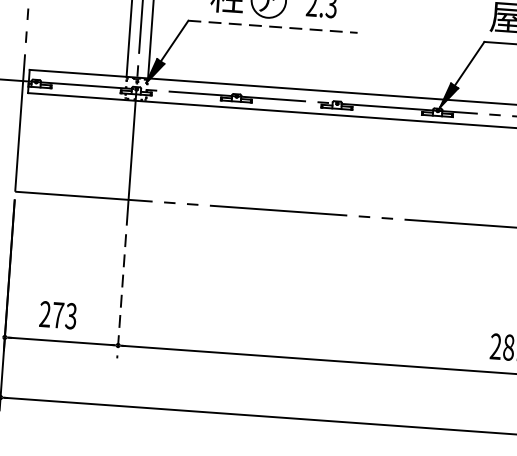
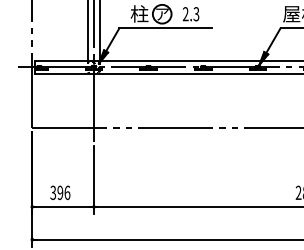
line: (272, 27) -> (165, 28), dashed -> solid
line: (120, 296) -> (93, 180), dashed -> solid
text: (58, 314) -> (60, 192), 273 -> 396

